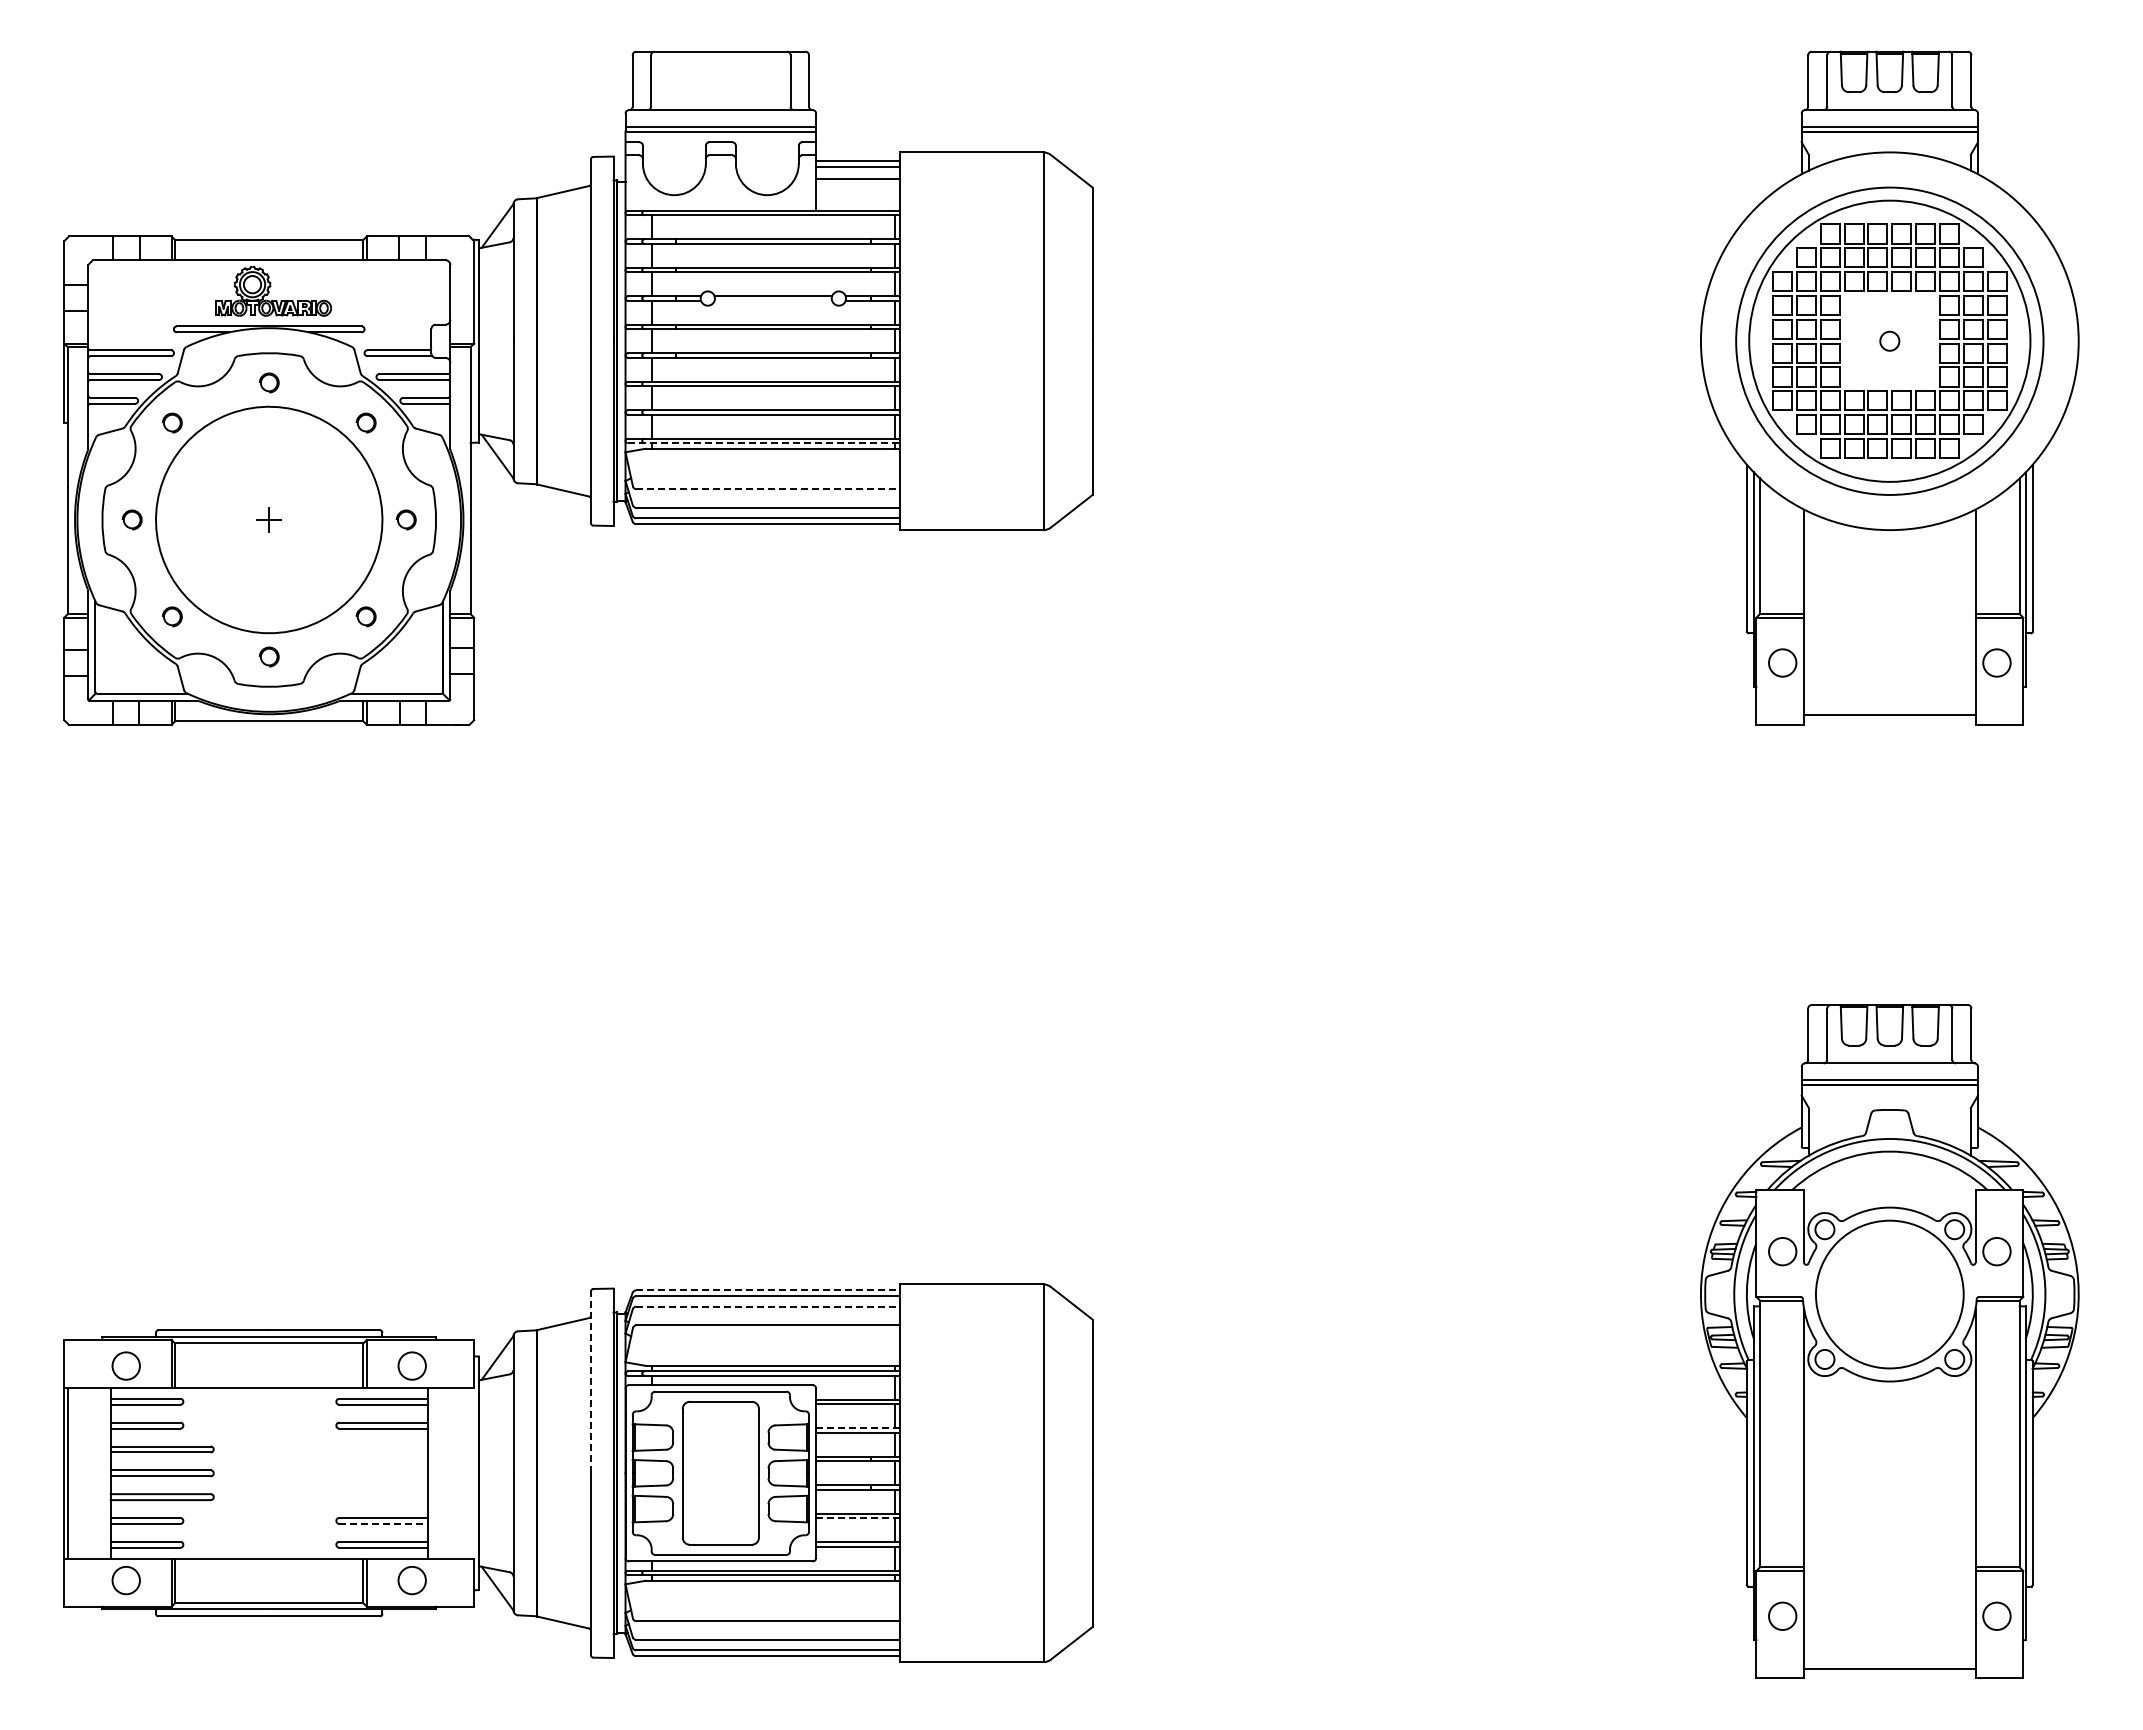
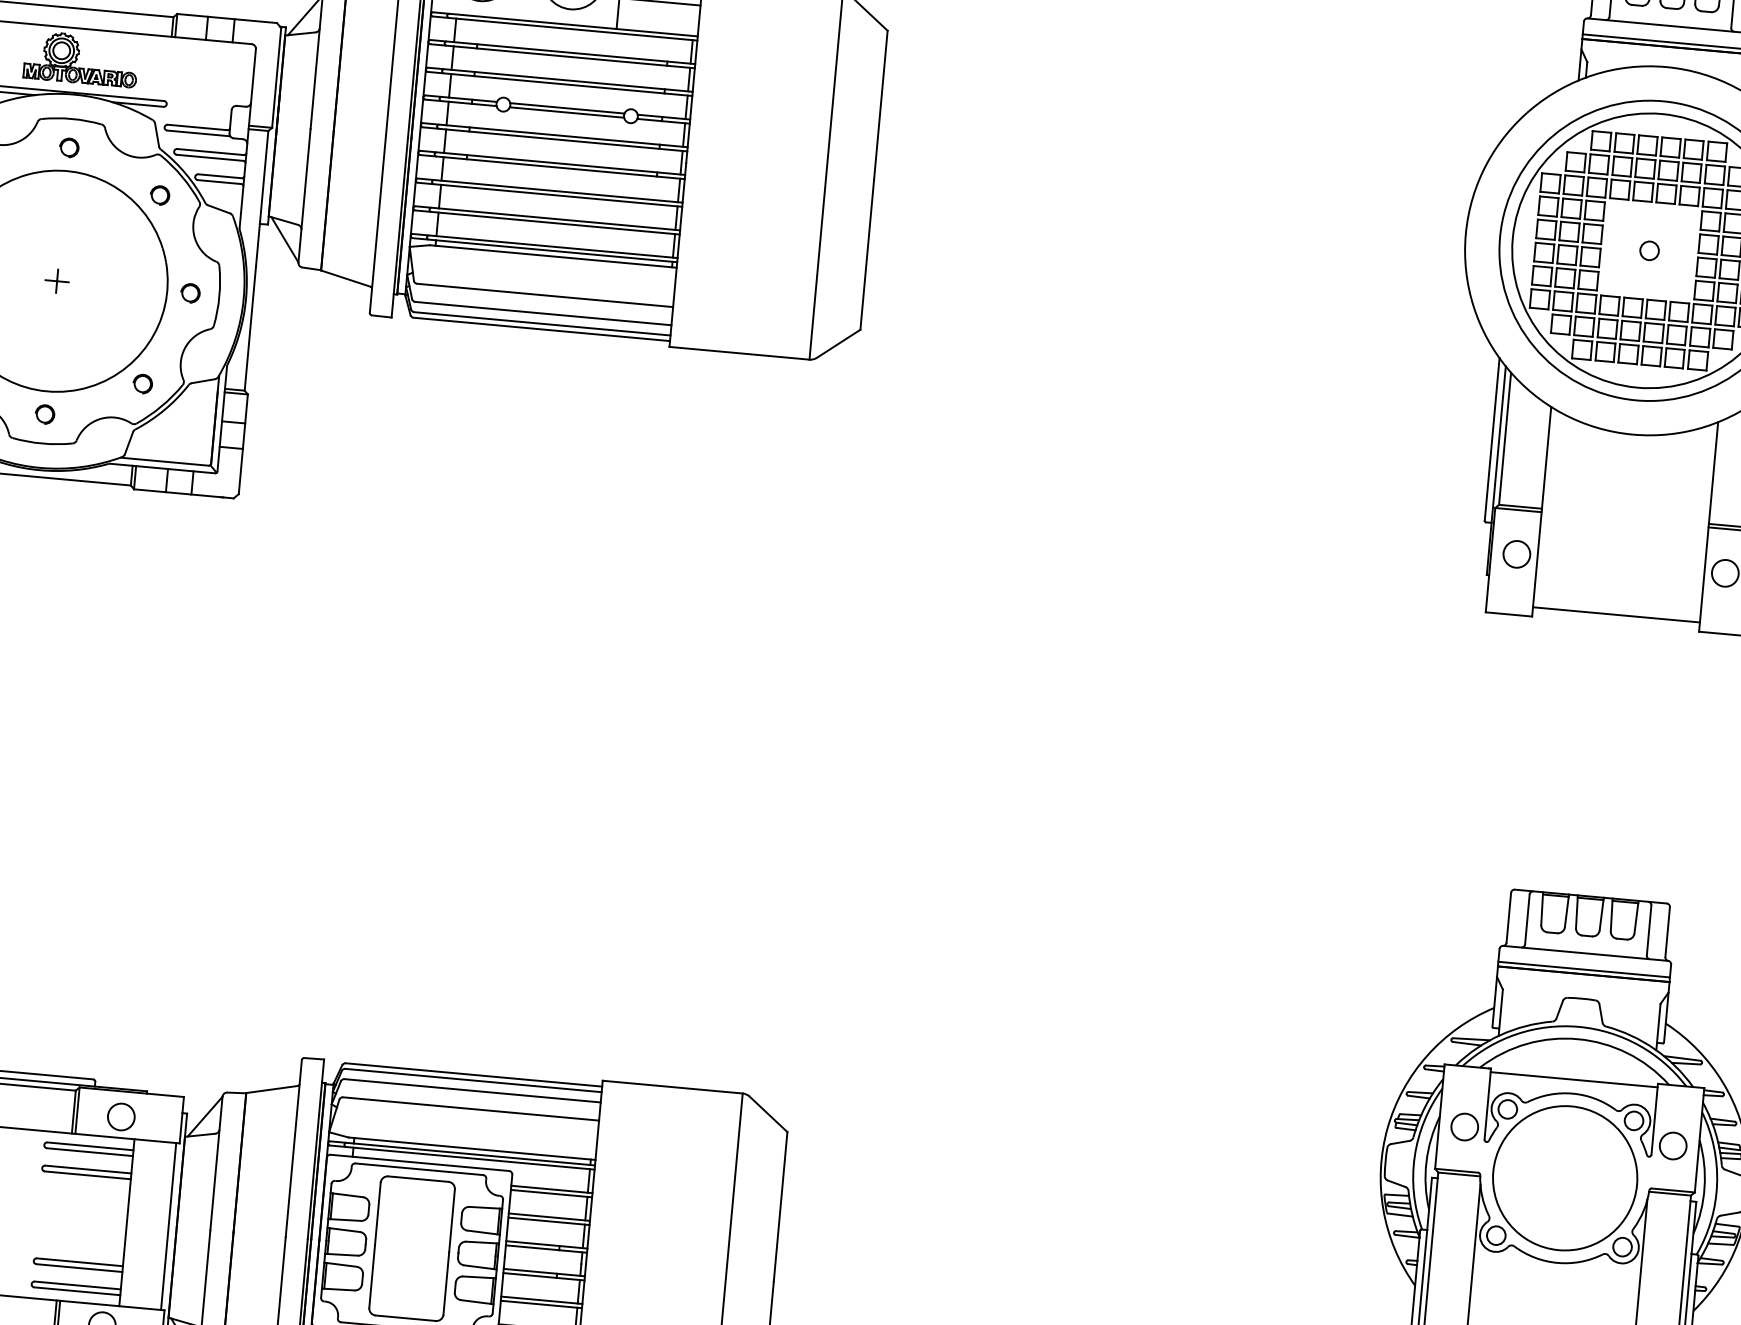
line: (773, 300) -> (567, 112), added
line: (763, 443) -> (544, 250), dashed -> solid
line: (768, 489) -> (545, 295), dashed -> solid
line: (1889, 1193) -> (1573, 1079), added
line: (767, 1290) -> (473, 1074), dashed -> solid
line: (767, 1306) -> (472, 1090), dashed -> solid
line: (590, 1382) -> (293, 1148), dashed -> solid
line: (857, 1428) -> (548, 1217), dashed -> solid
line: (470, 1473) -> (168, 1226), added
line: (857, 1518) -> (541, 1304), dashed -> solid
line: (384, 1523) -> (80, 1267), dashed -> solid

